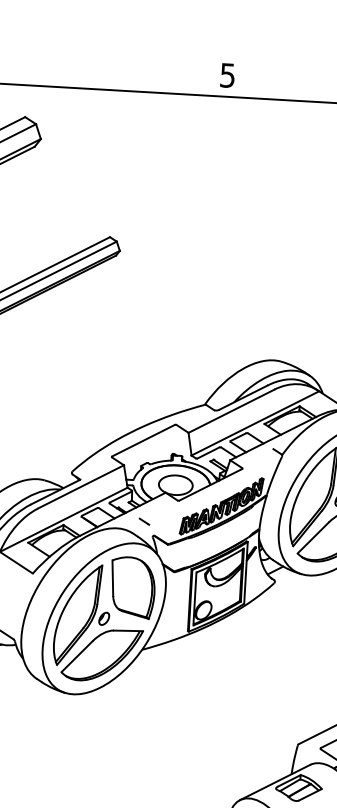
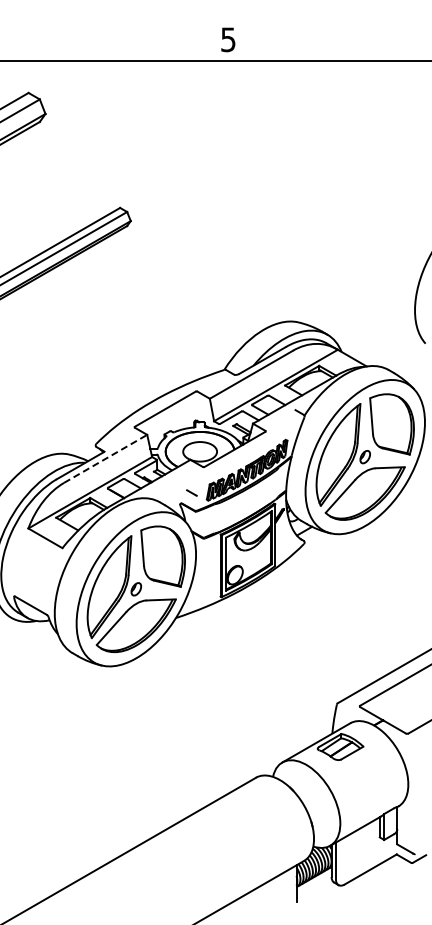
line: (81, 486) -> (106, 458), solid -> dashed
part: (144, 521) -> (191, 492), moved

